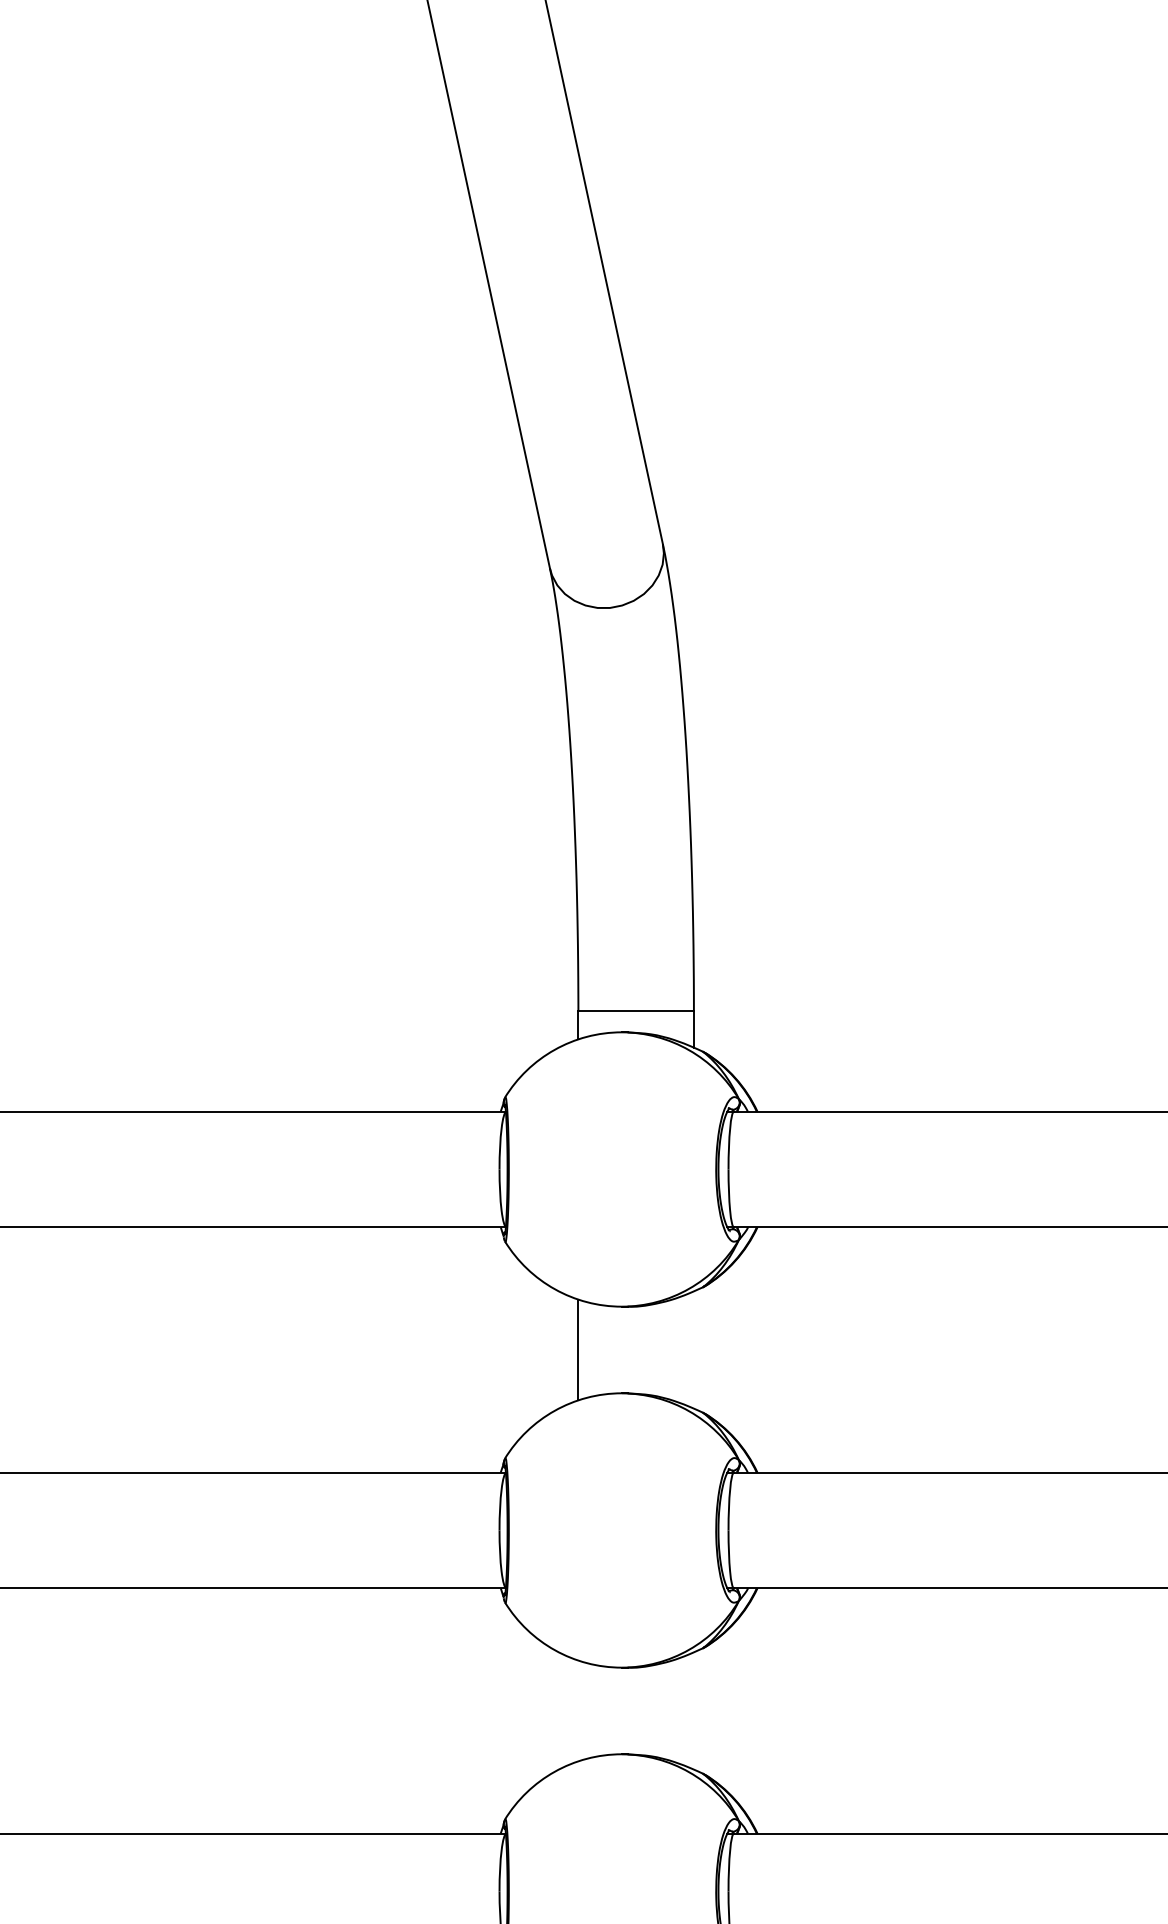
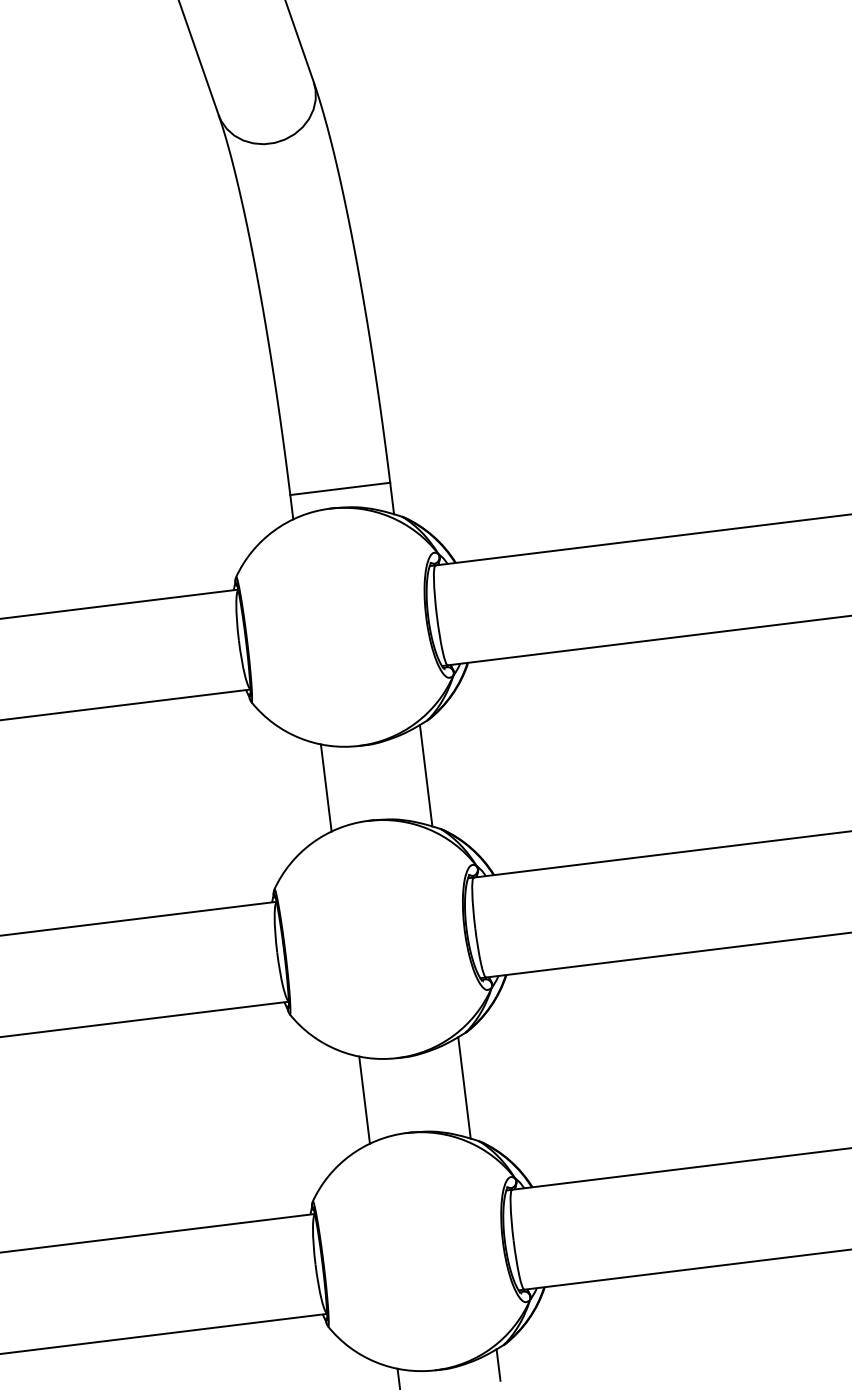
line: (693, 1349) -> (425, 775), added
line: (578, 1710) -> (364, 1099), added
line: (693, 1710) -> (464, 1087), added

